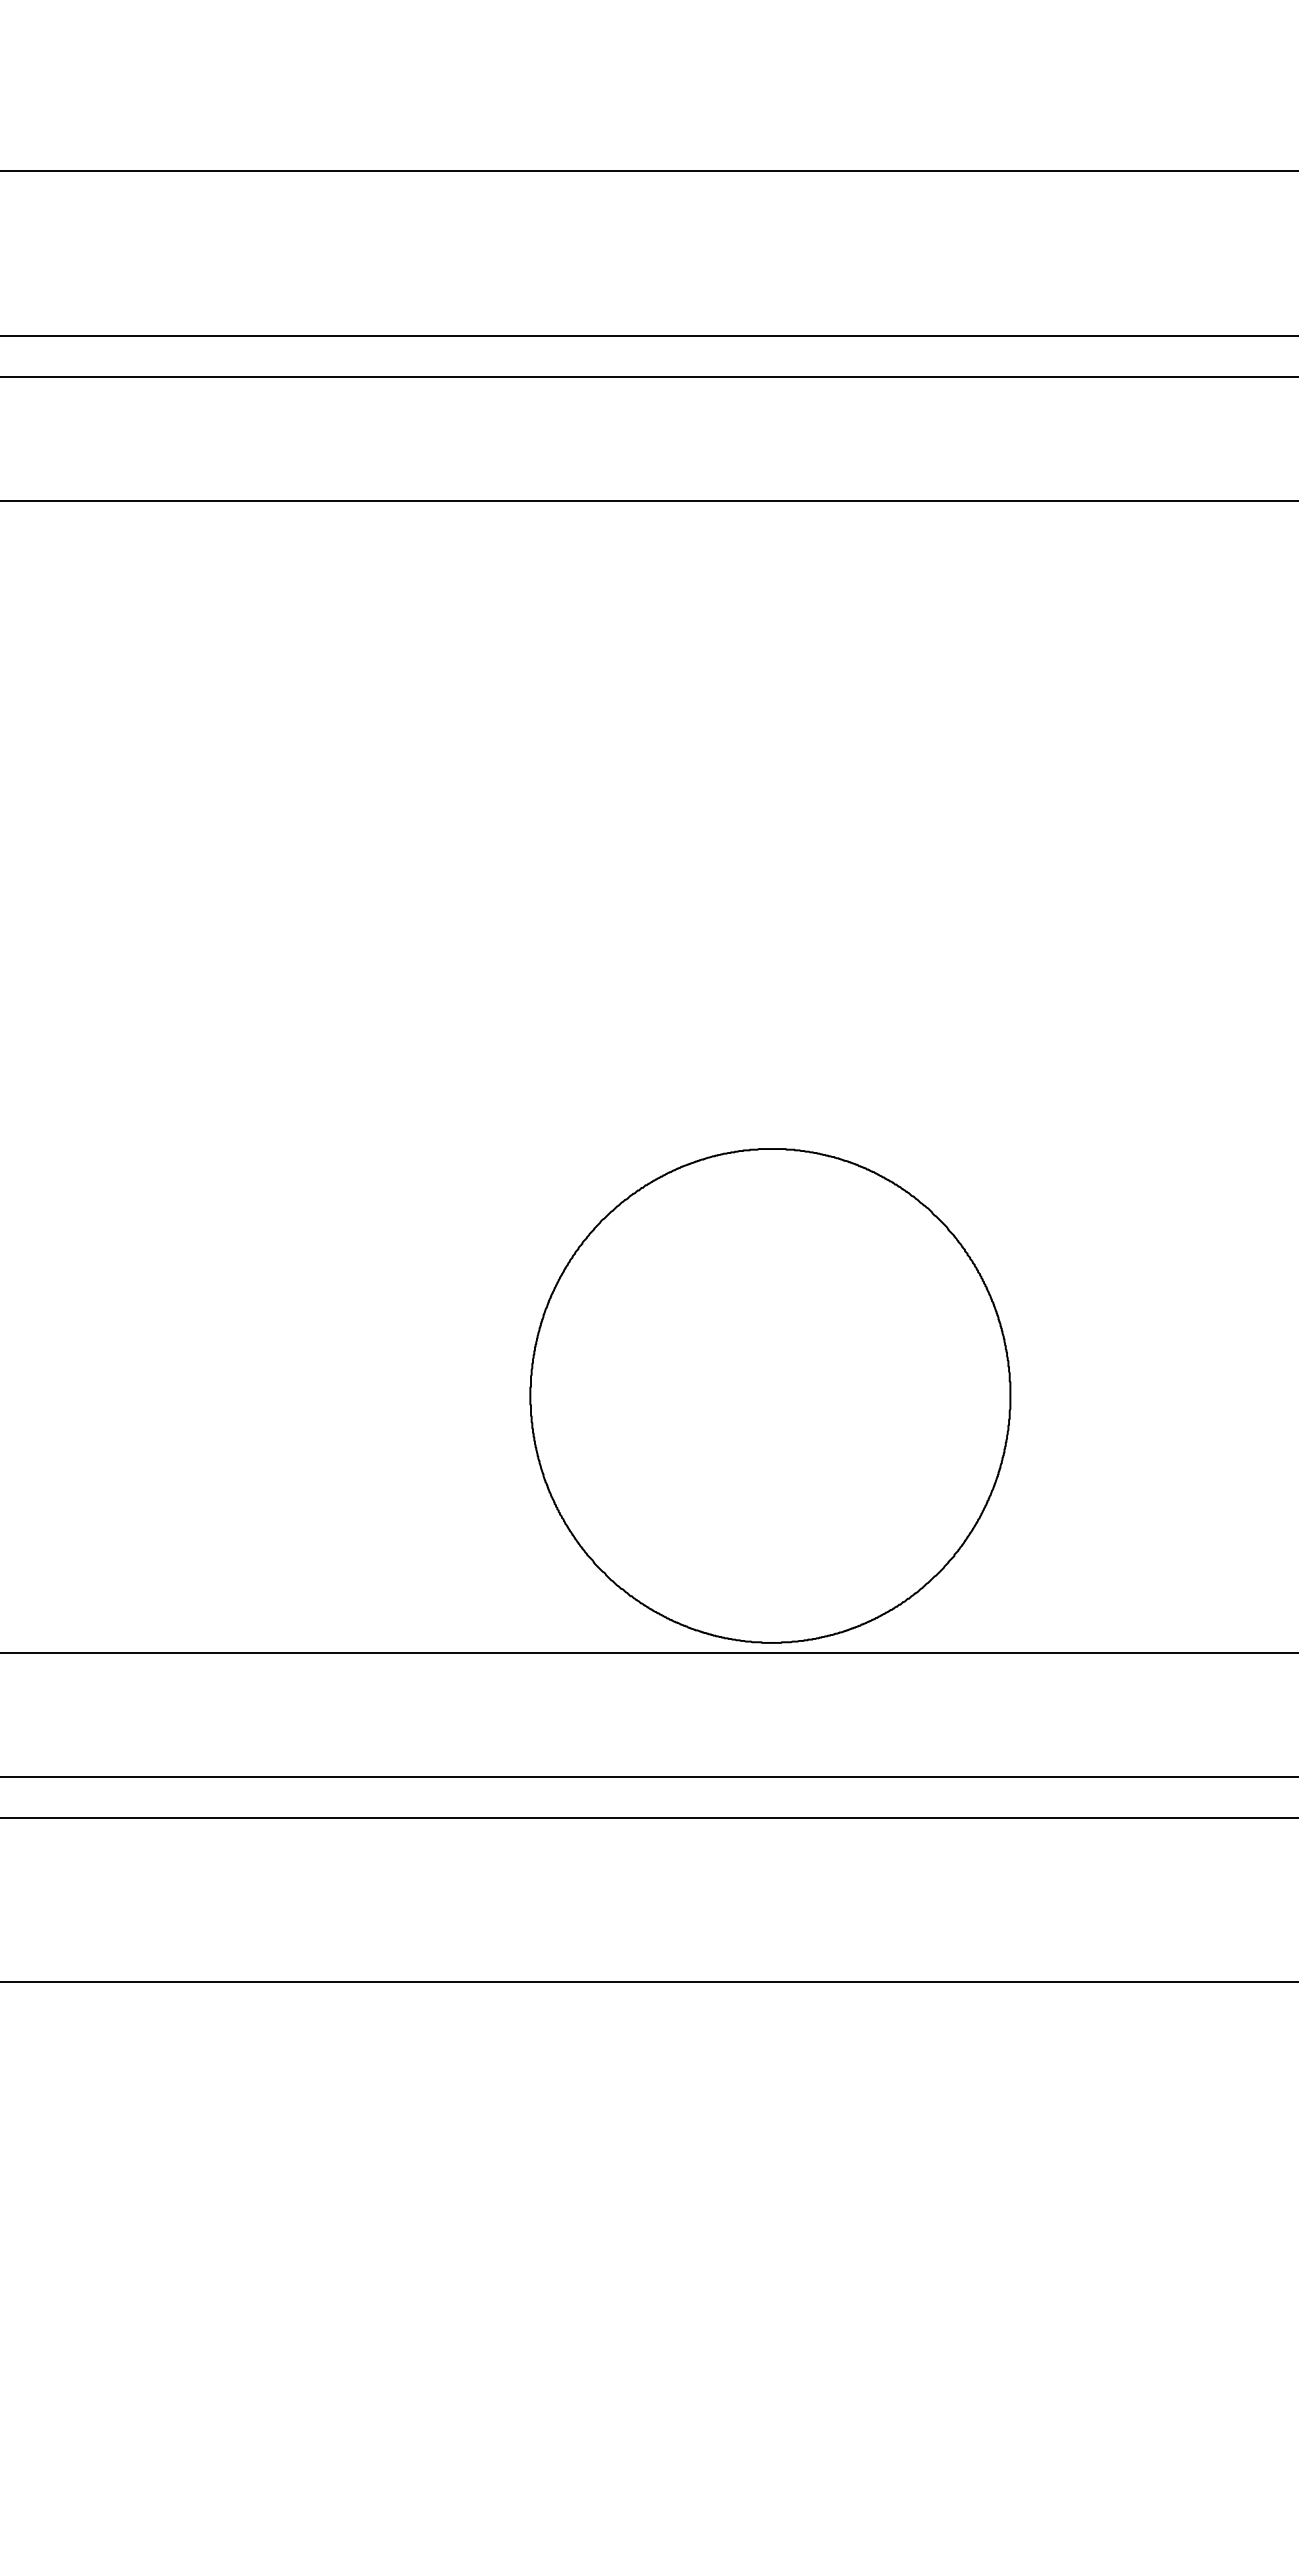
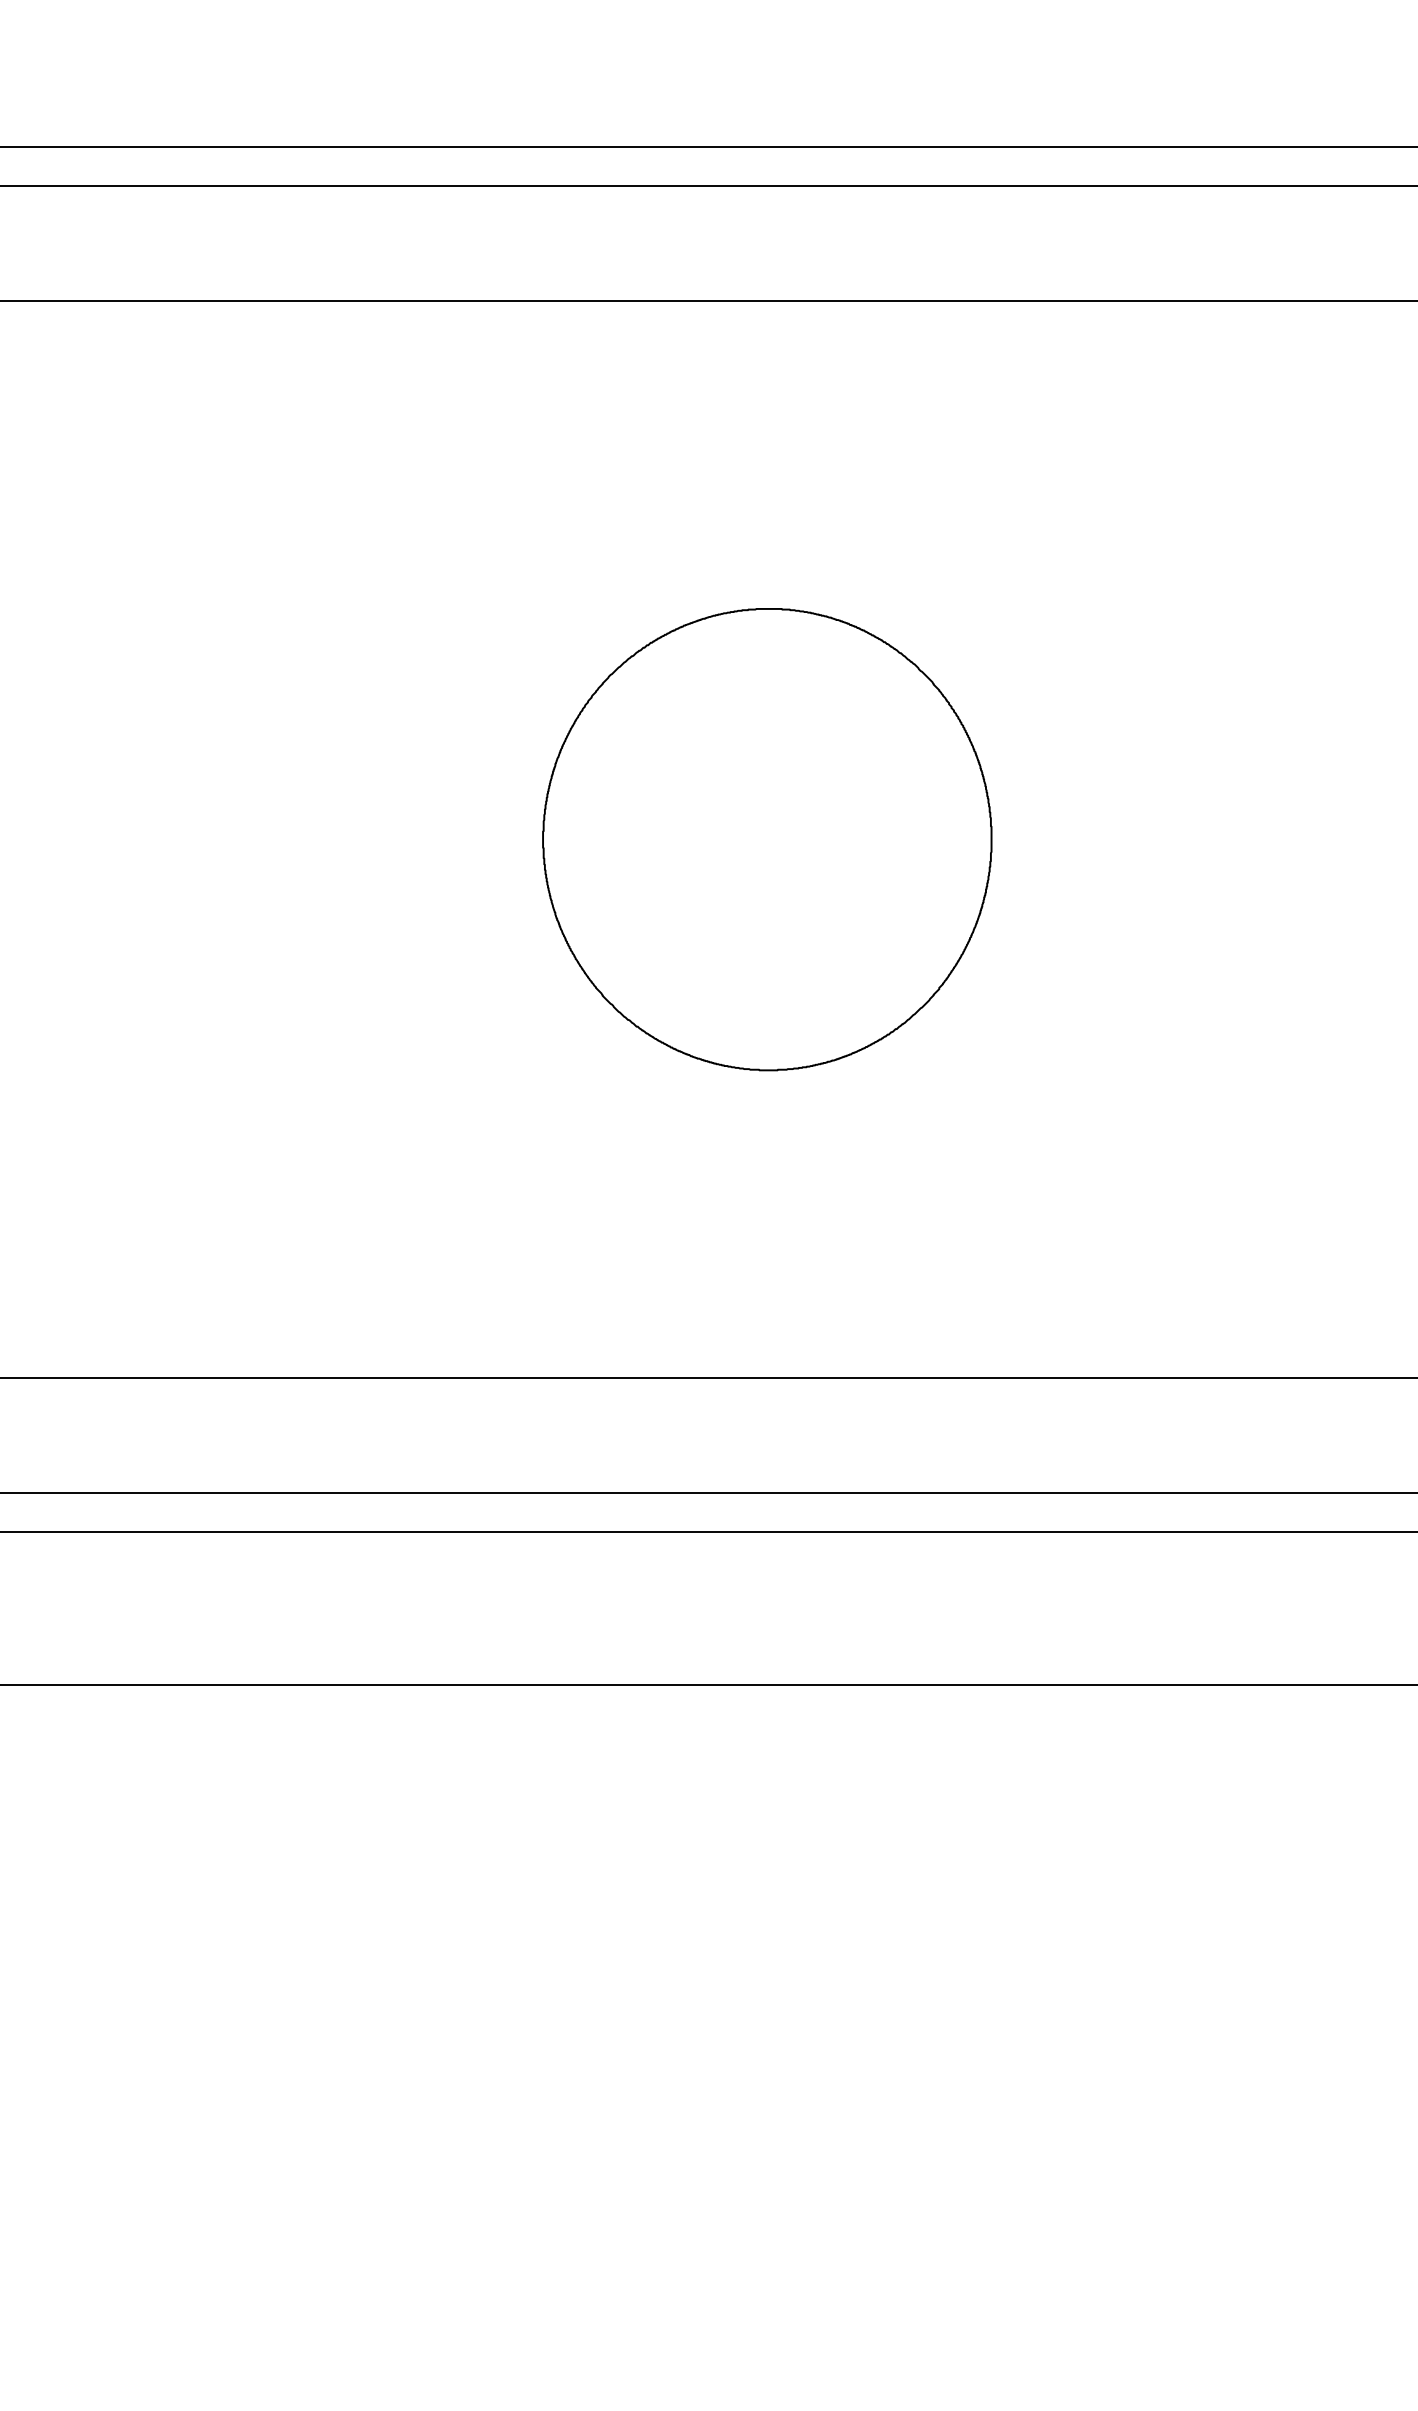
part: (770, 1395) -> (767, 839), moved

